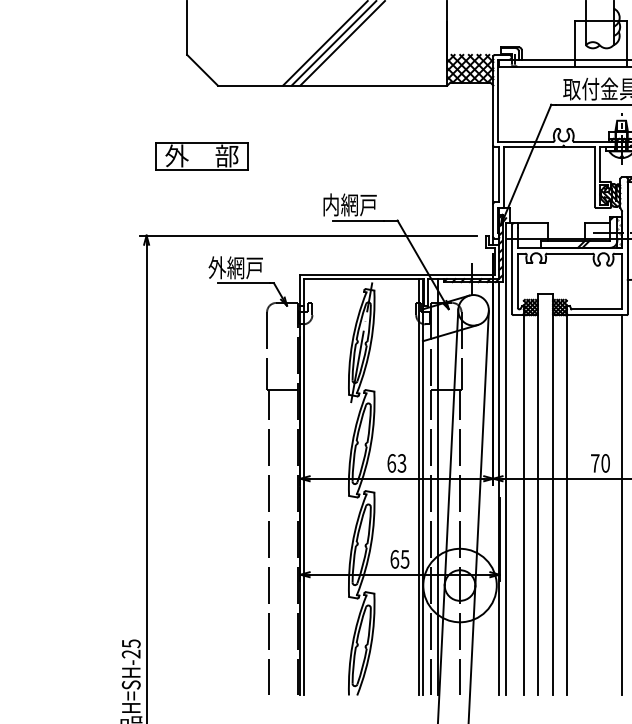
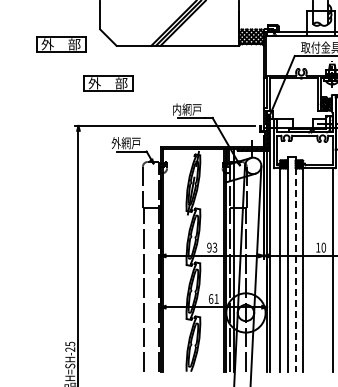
part: (114, 83) -> (61, 44), added
text: (391, 463) -> (209, 247), 63 -> 93
text: (595, 463) -> (318, 247), 70 -> 10
line: (552, 494) -> (295, 264), solid -> dashed
text: (404, 558) -> (216, 298), 65 -> 61

